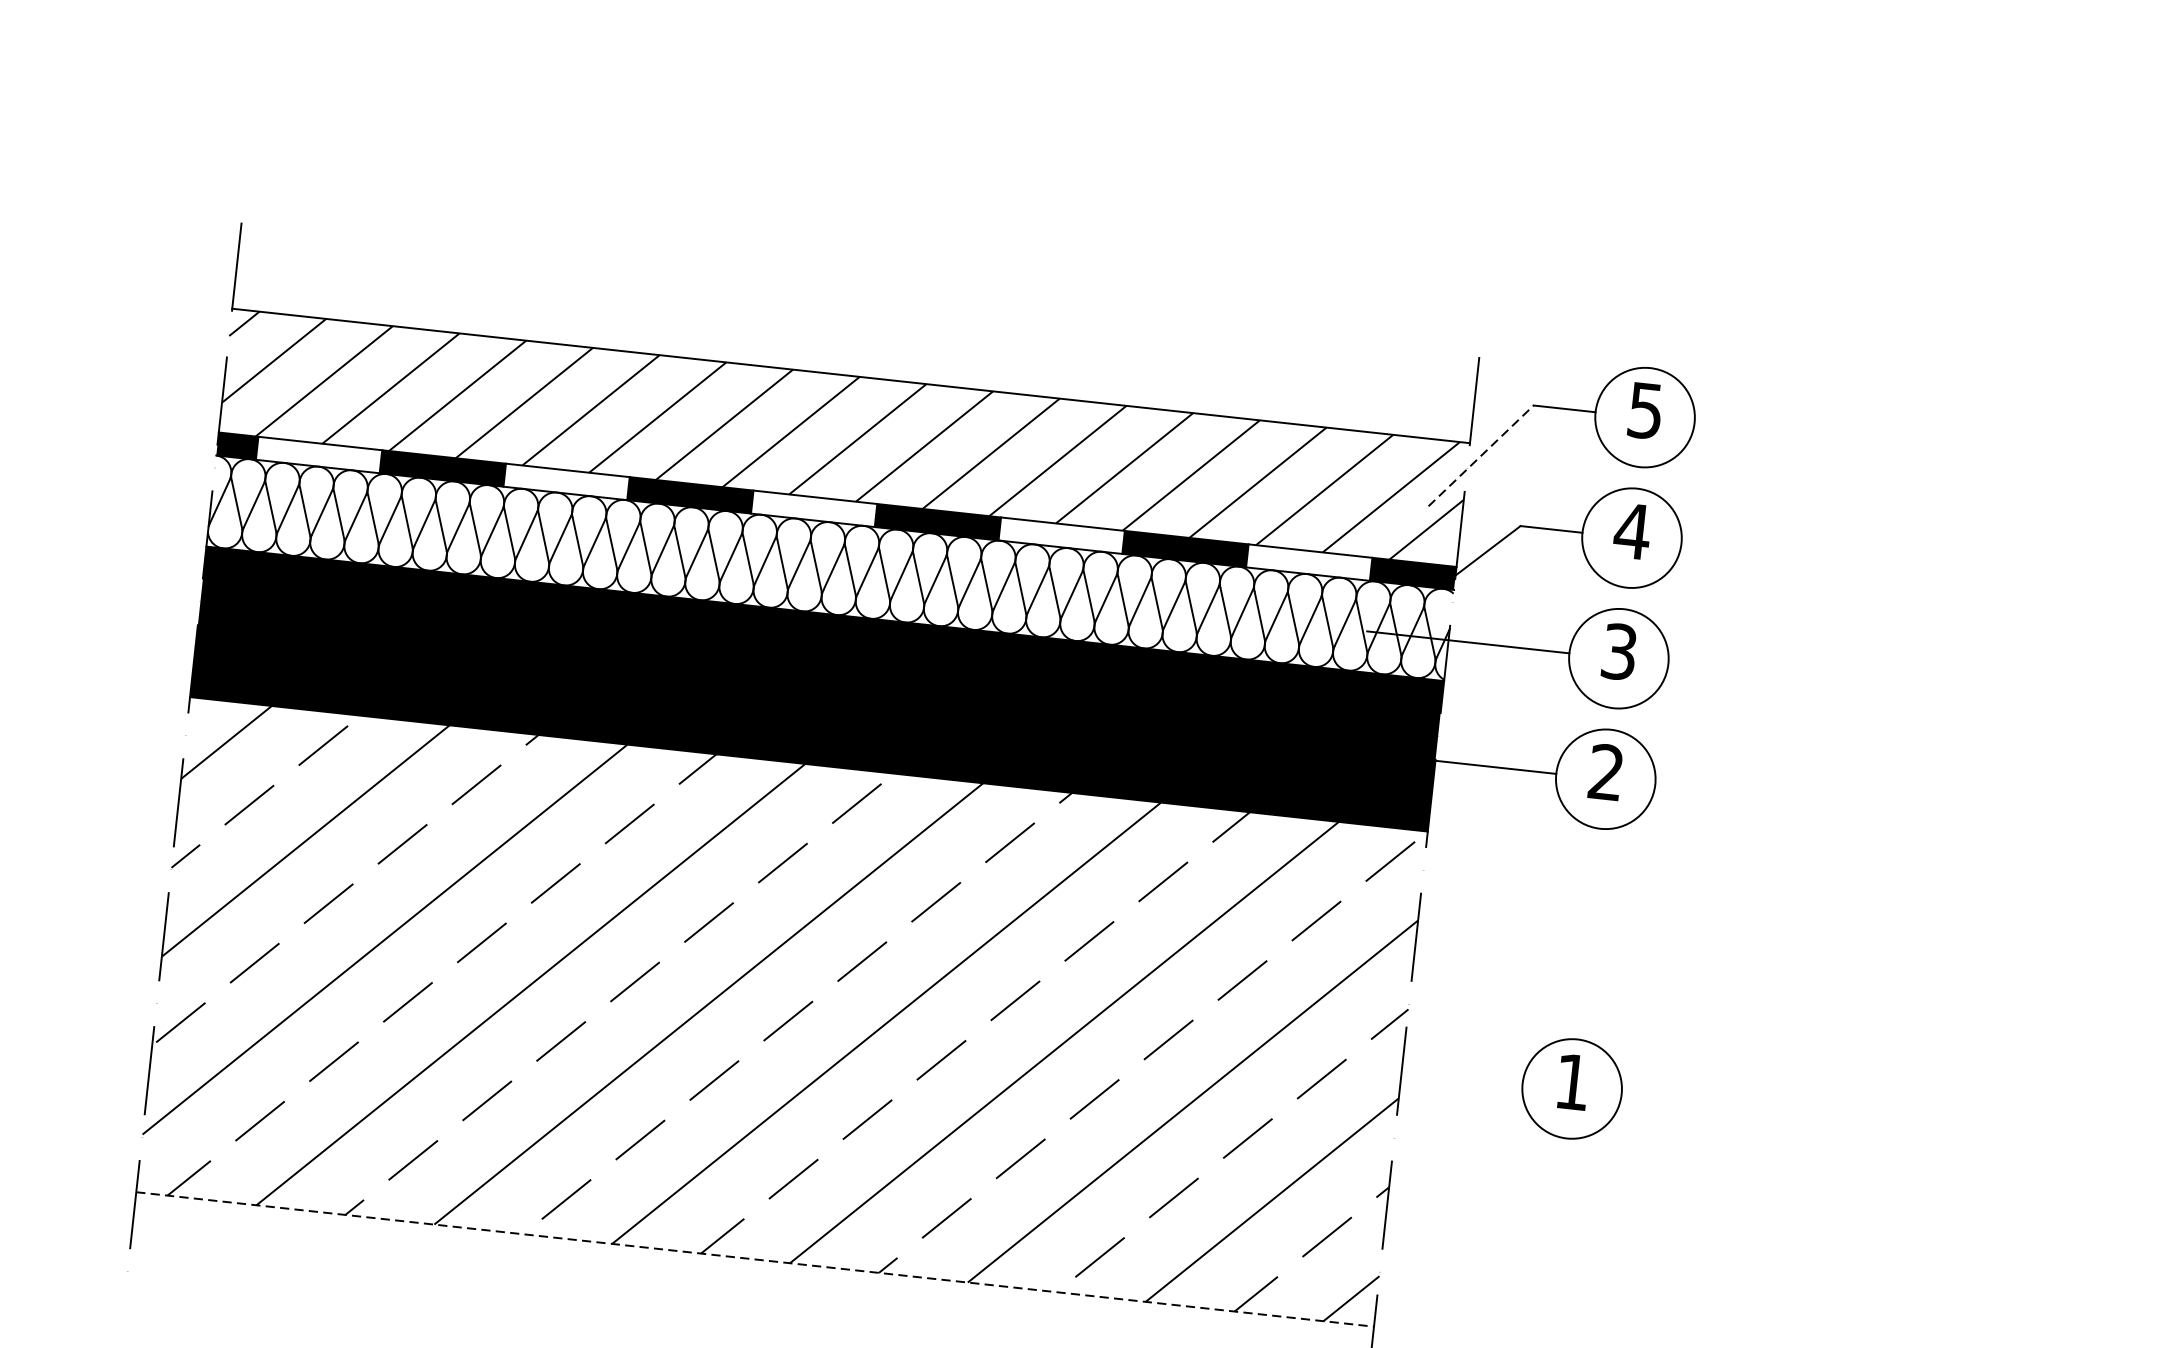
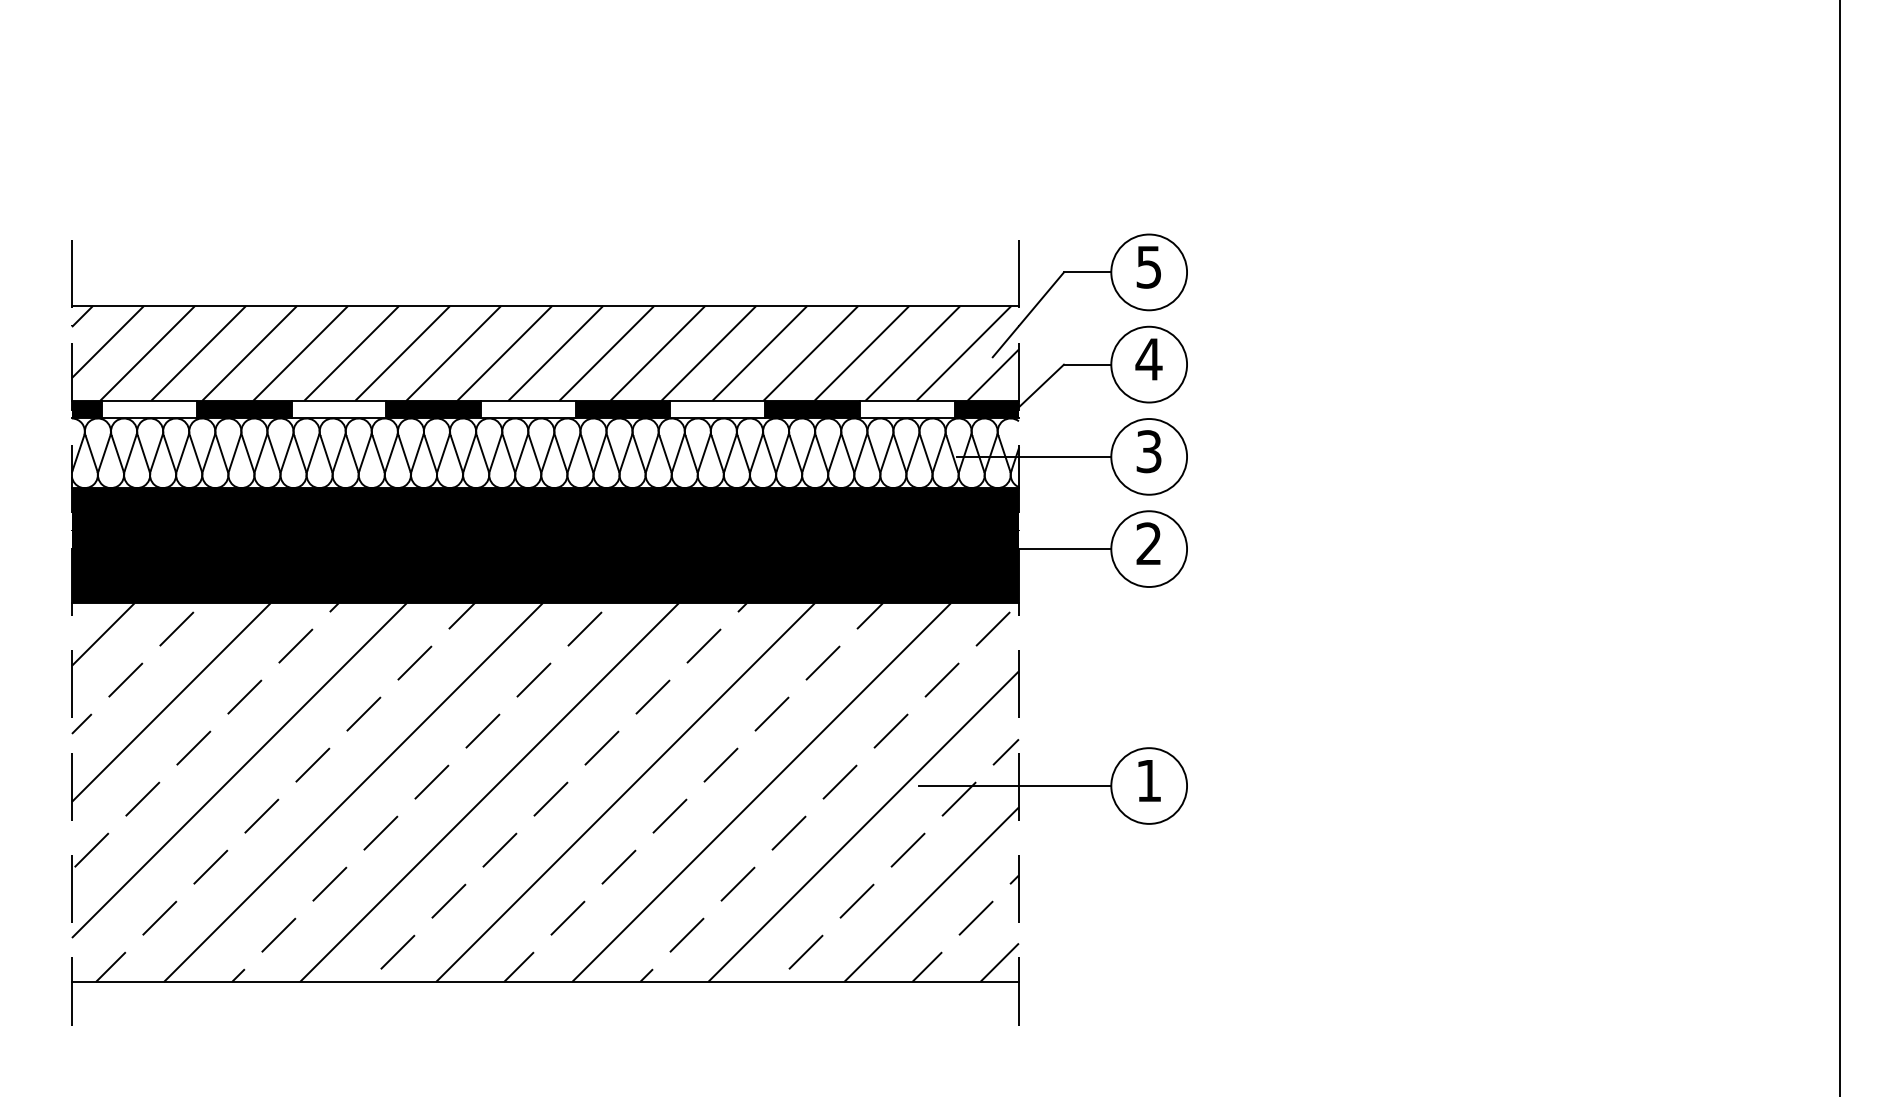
line: (1481, 455) -> (1028, 314), dashed -> solid
line: (1396, 1070) -> (1014, 786), added
line: (755, 1260) -> (545, 982), dashed -> solid

